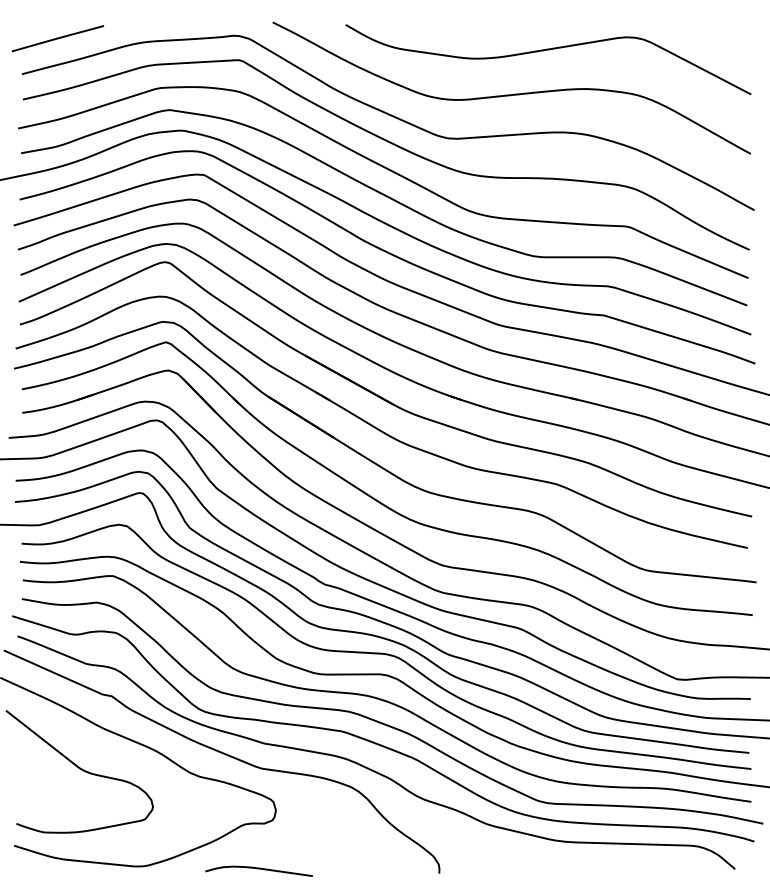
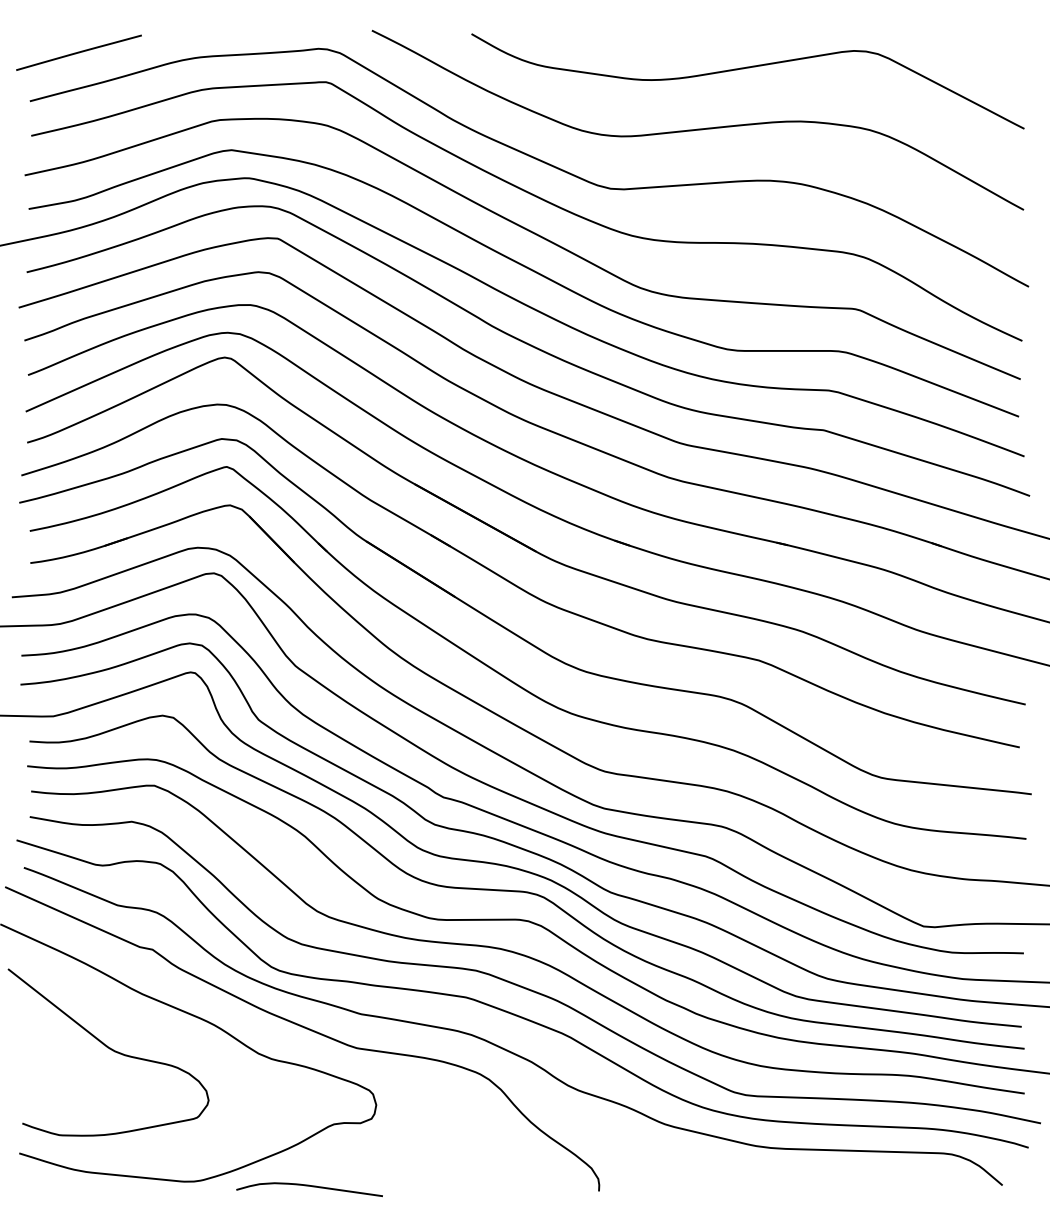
curve: (258, 869) -> (308, 1187), moved

